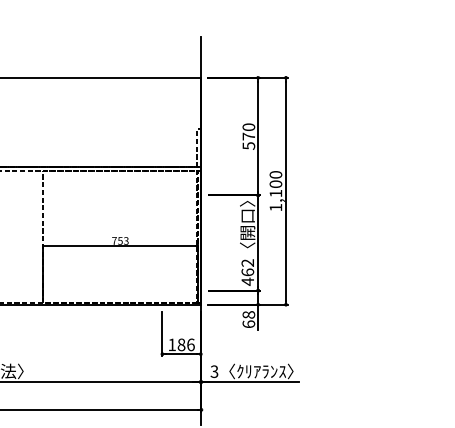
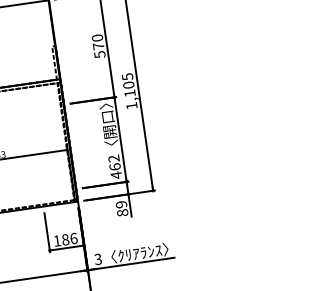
text: (275, 174) -> (127, 76), 1,100 -> 1,105
text: (248, 319) -> (121, 208), 68 -> 89

